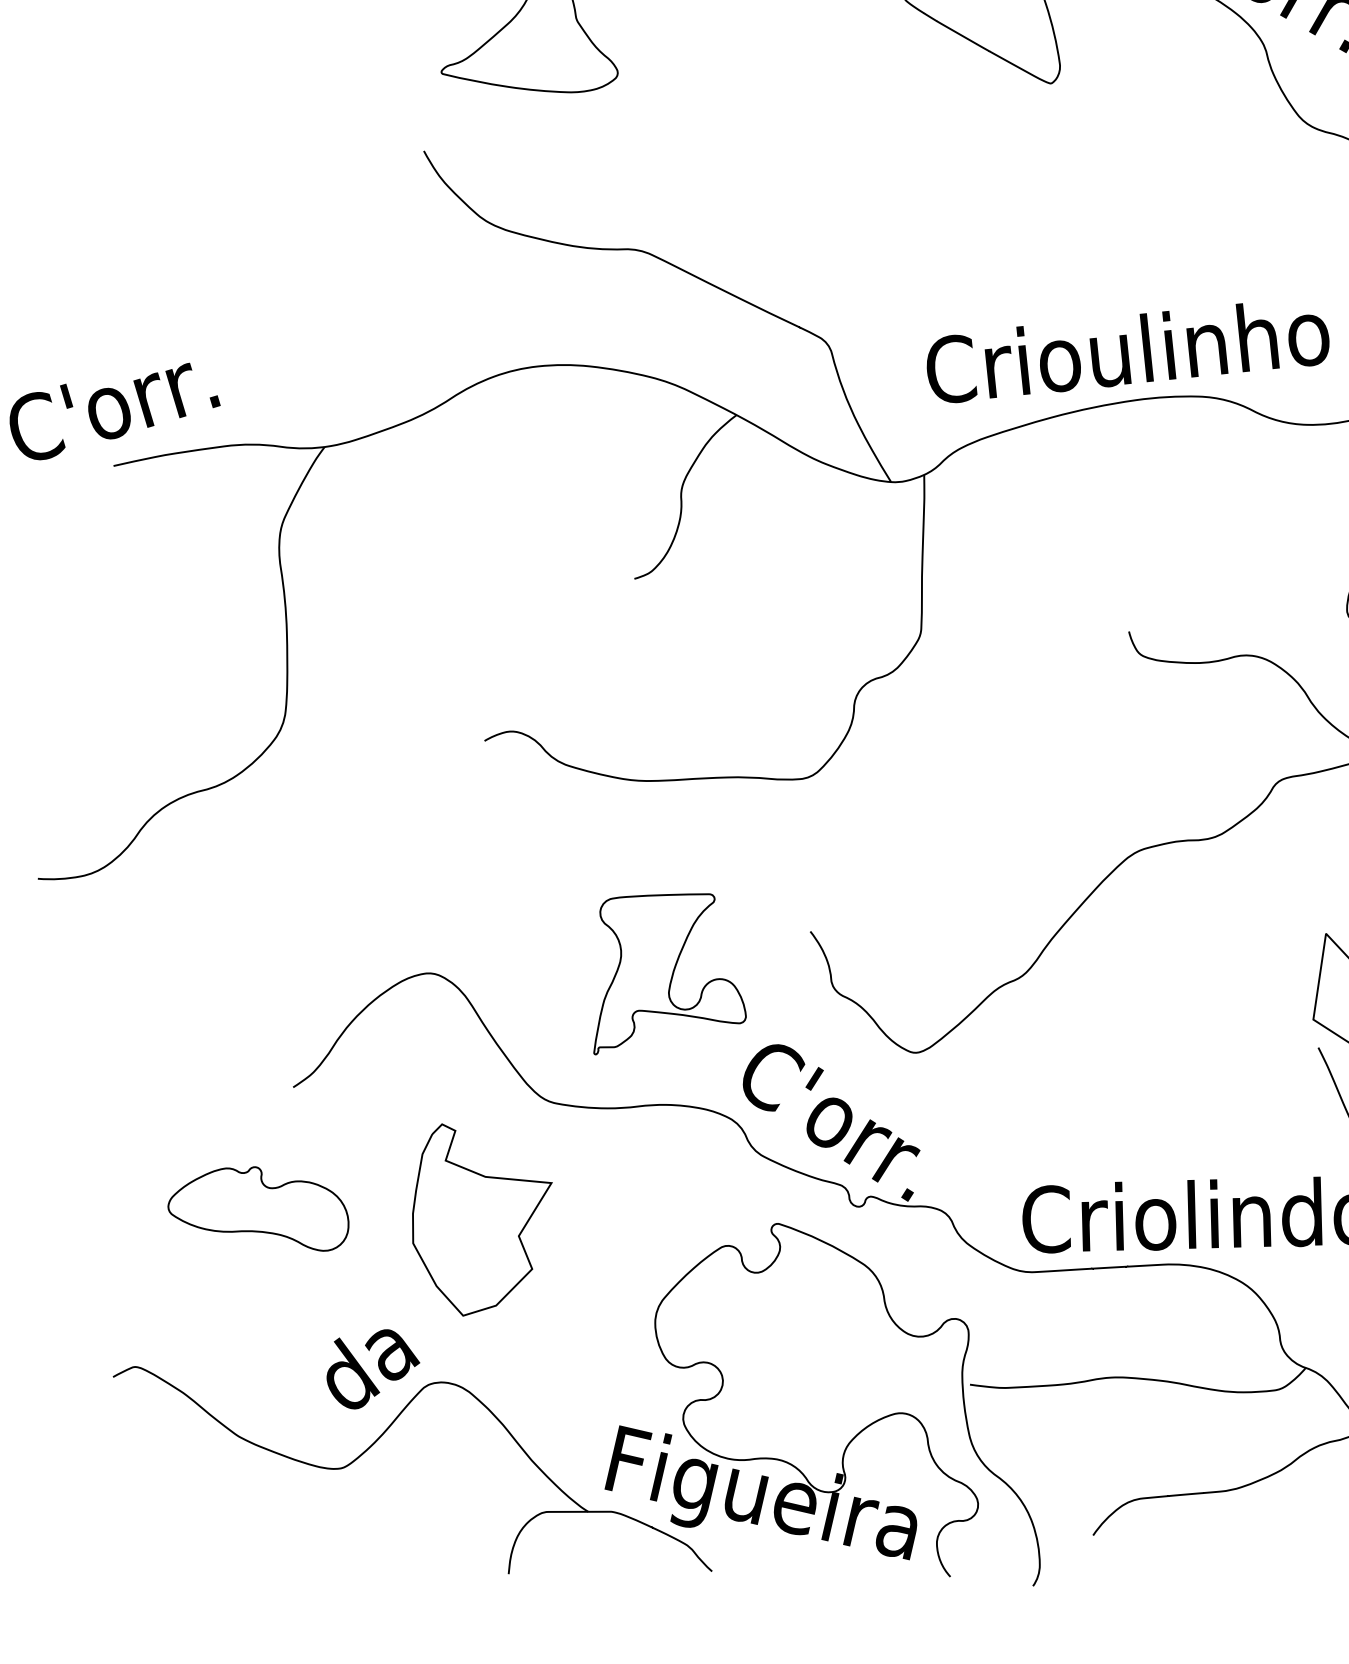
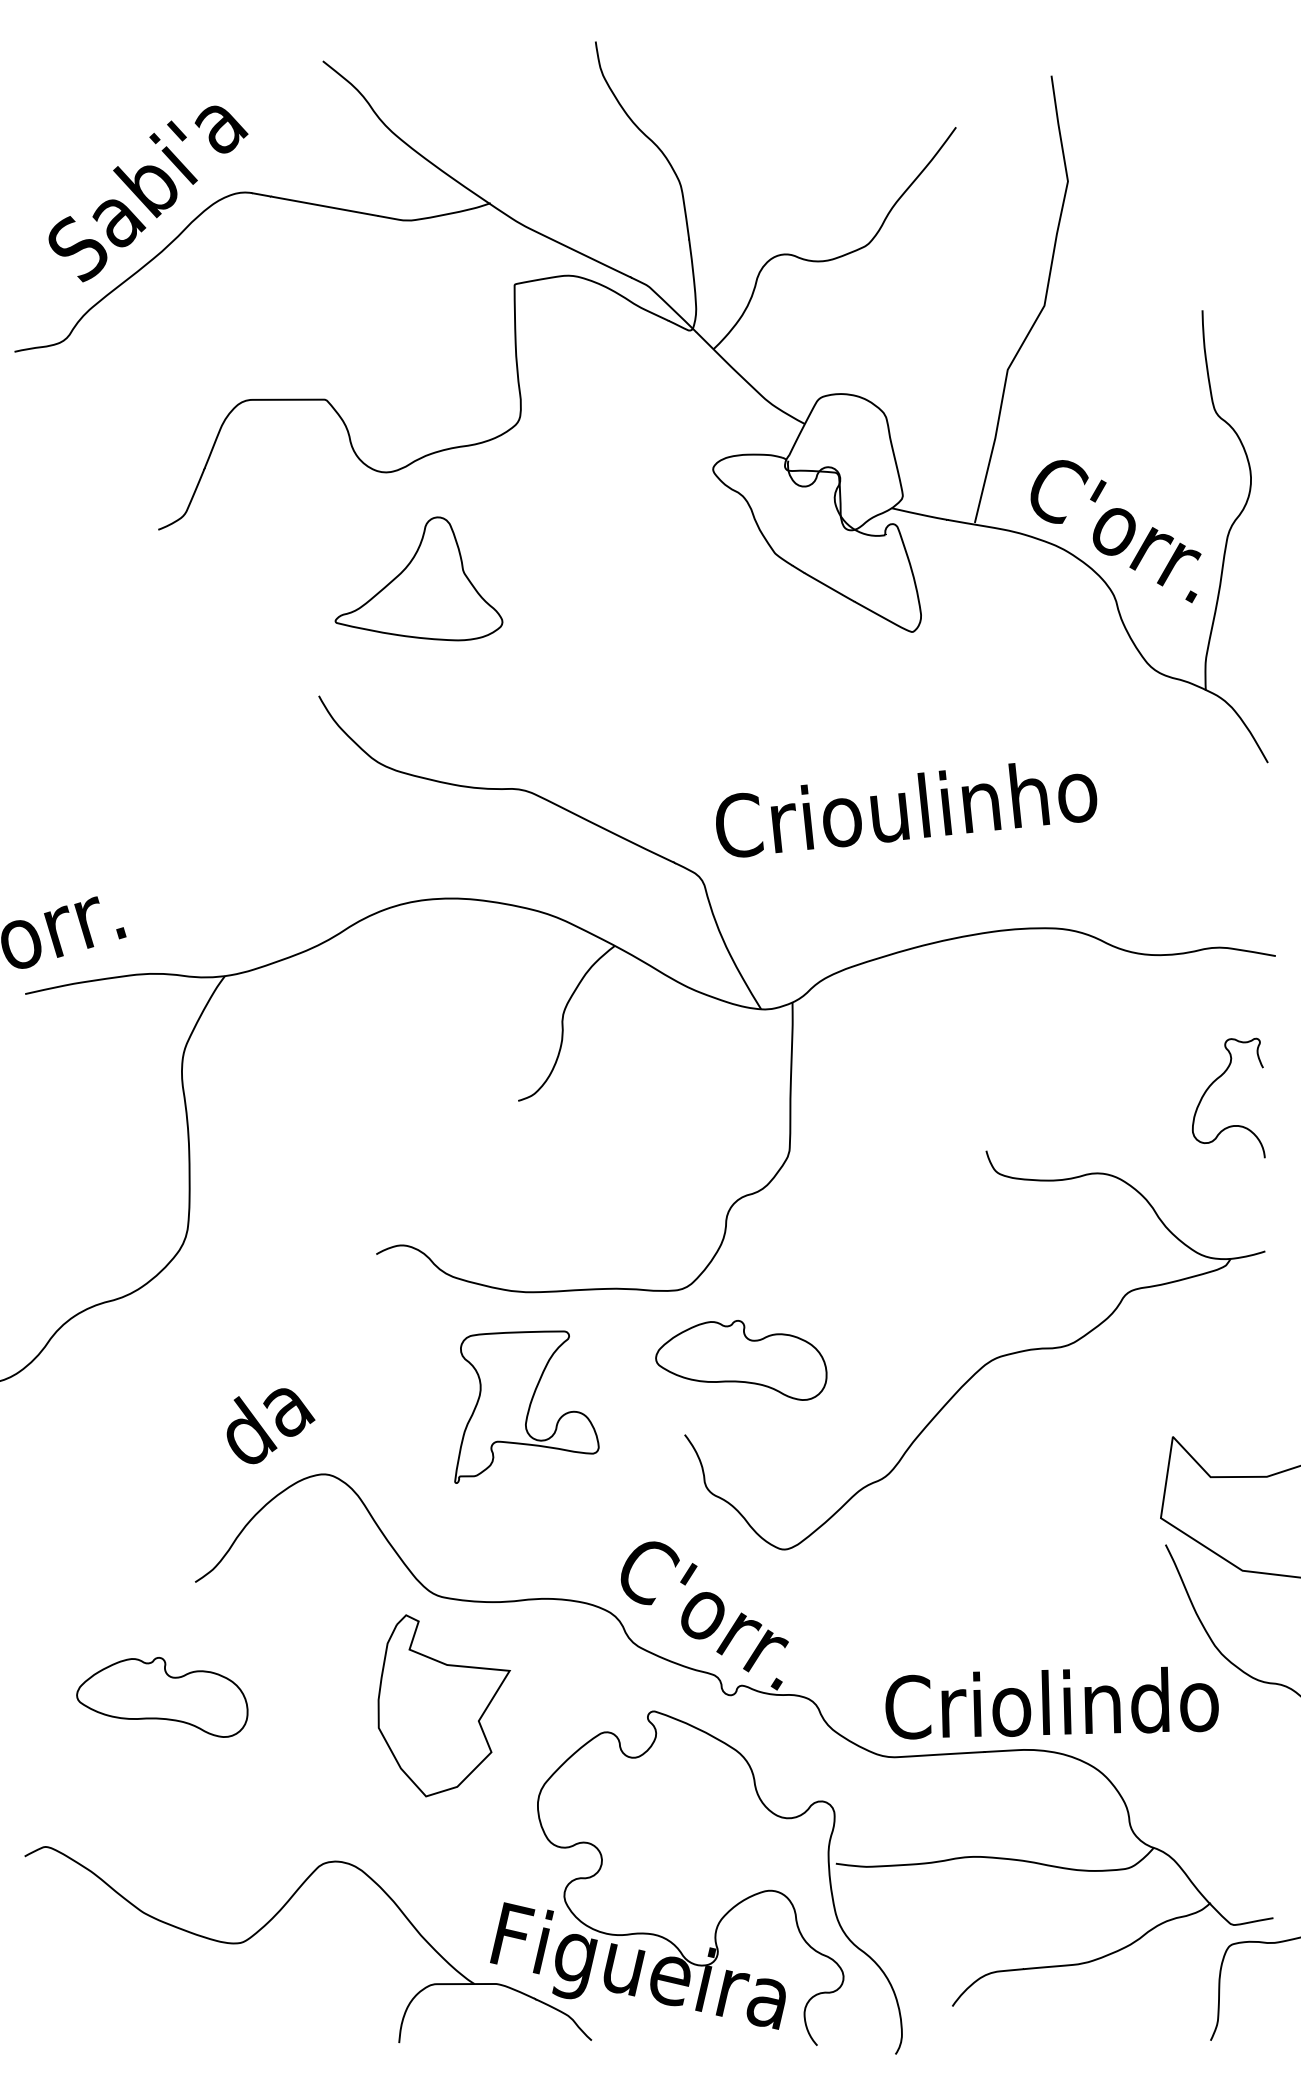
text: (1128, 353) -> (906, 810), moved
part: (870, 853) -> (741, 1360), added
part: (669, 973) -> (526, 1406), moved
part: (481, 1219) -> (443, 1705), moved
text: (372, 1369) -> (270, 1426), moved

